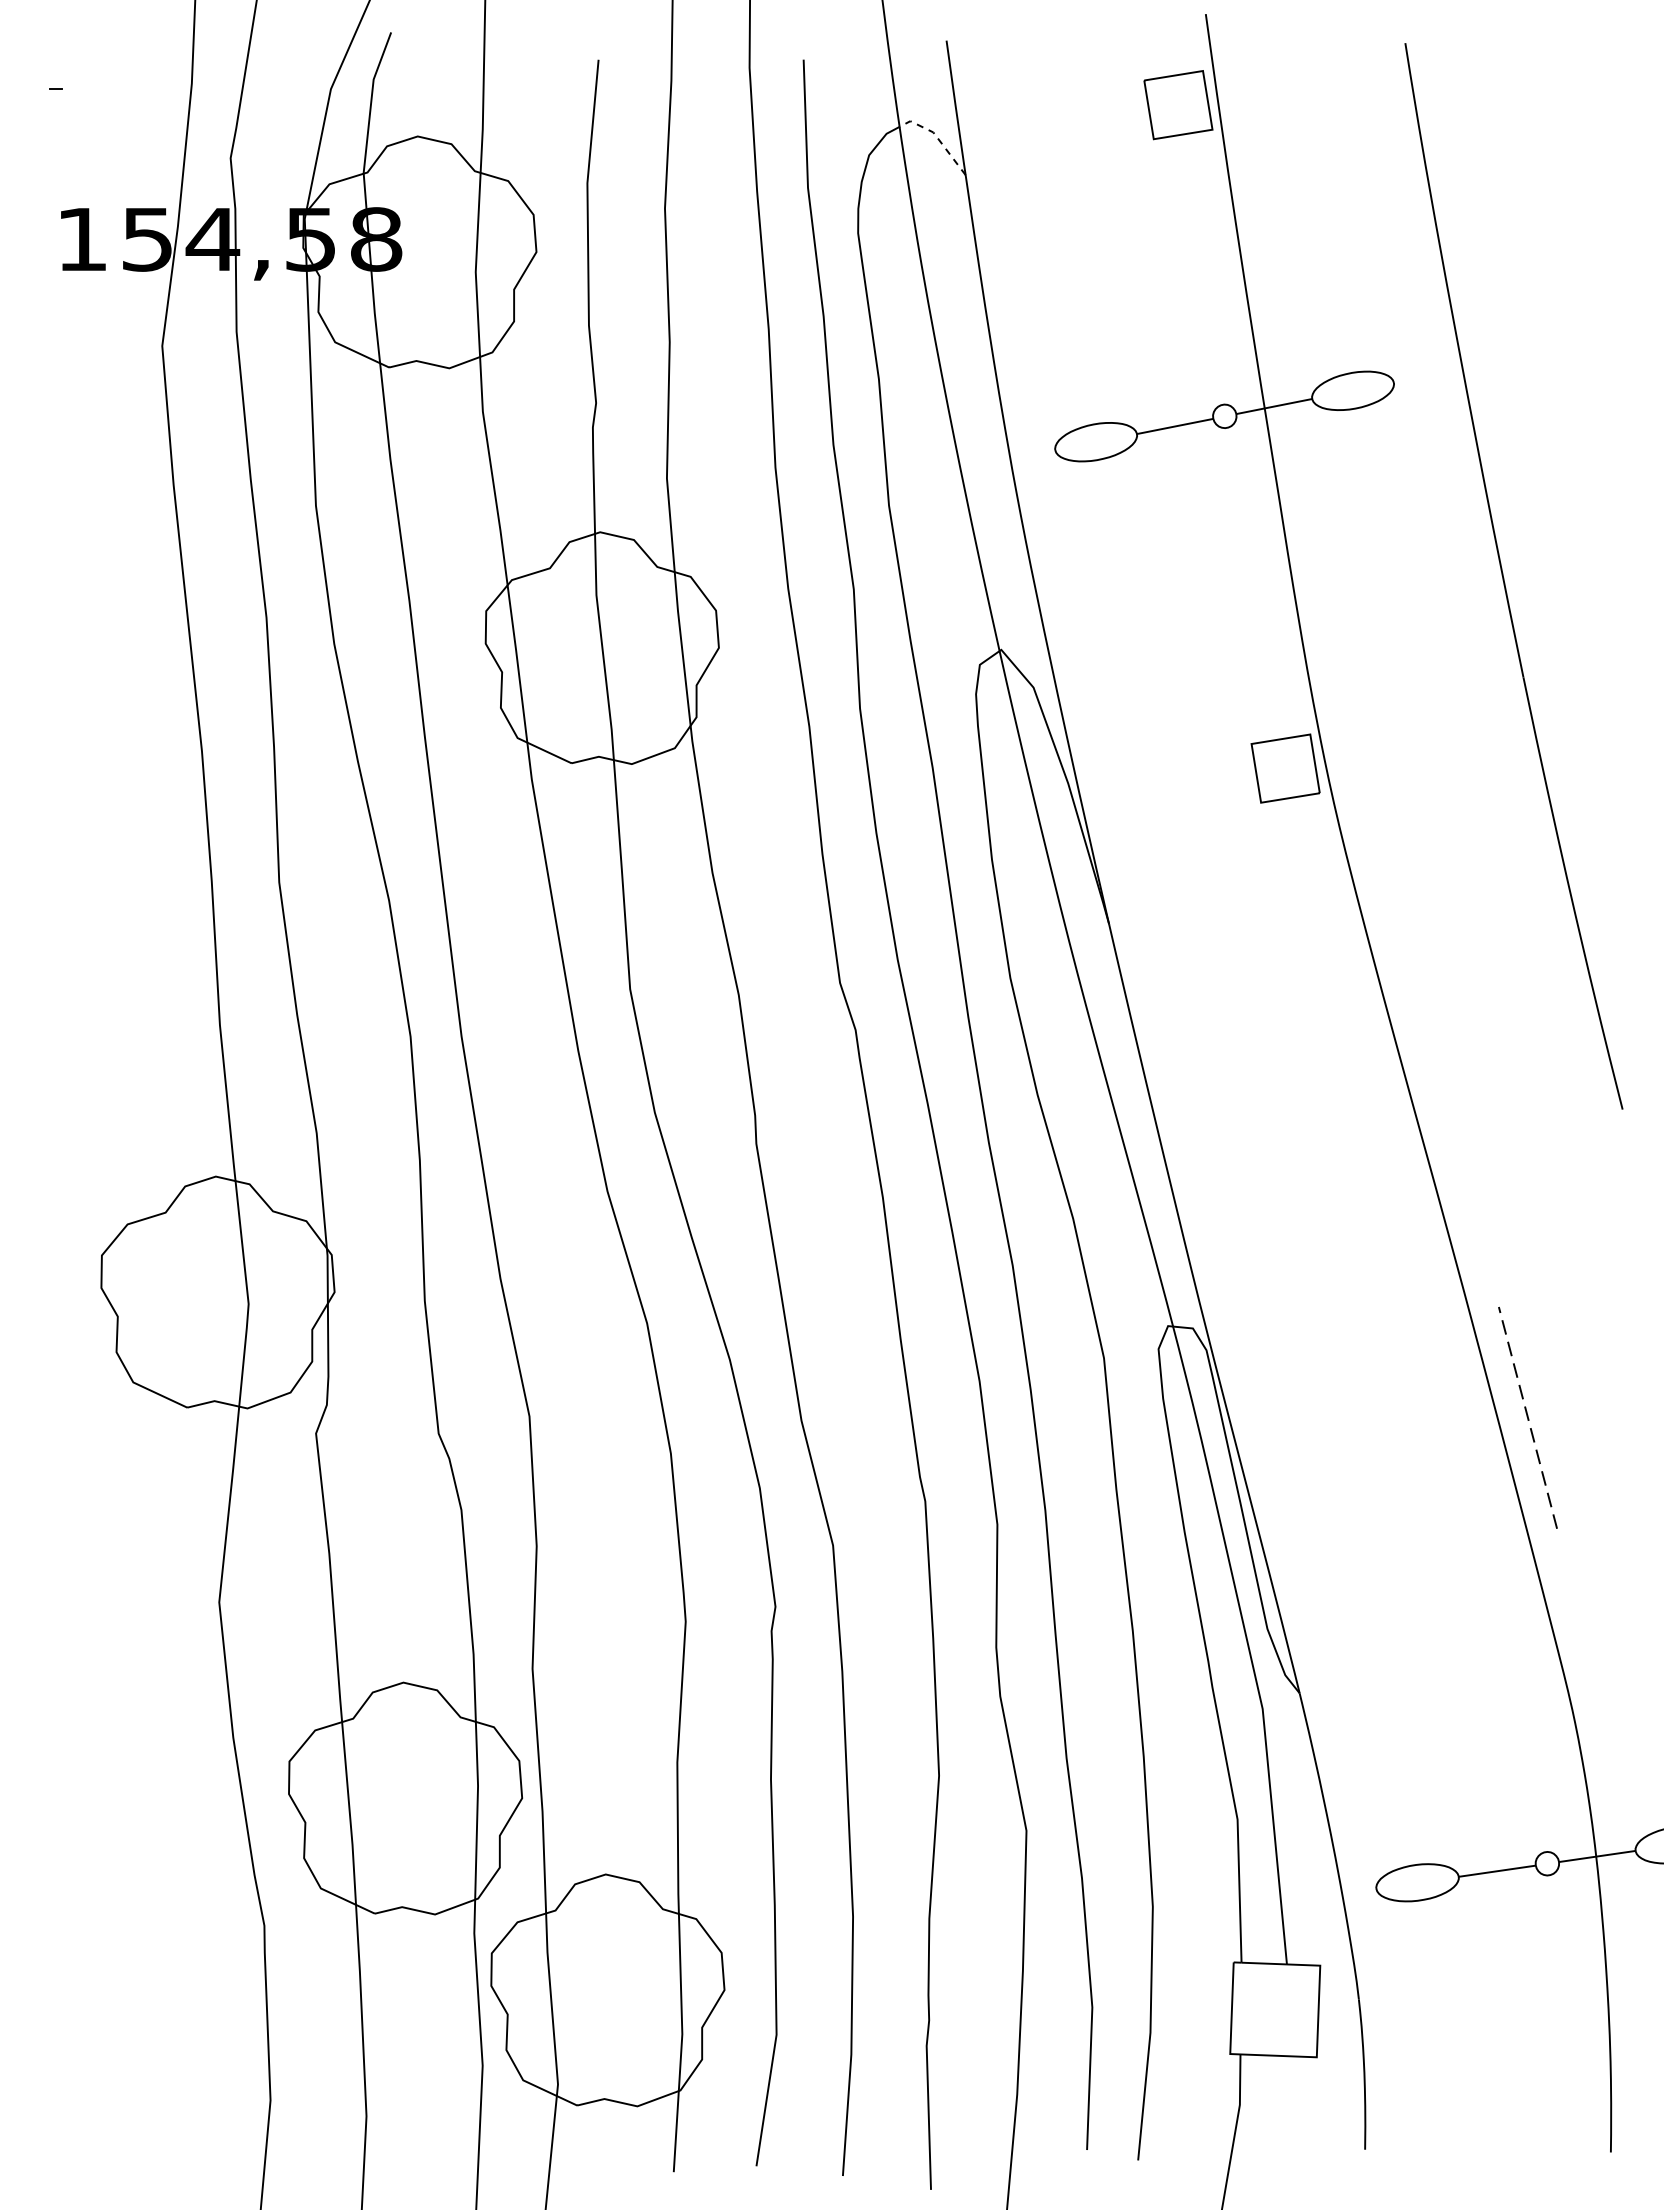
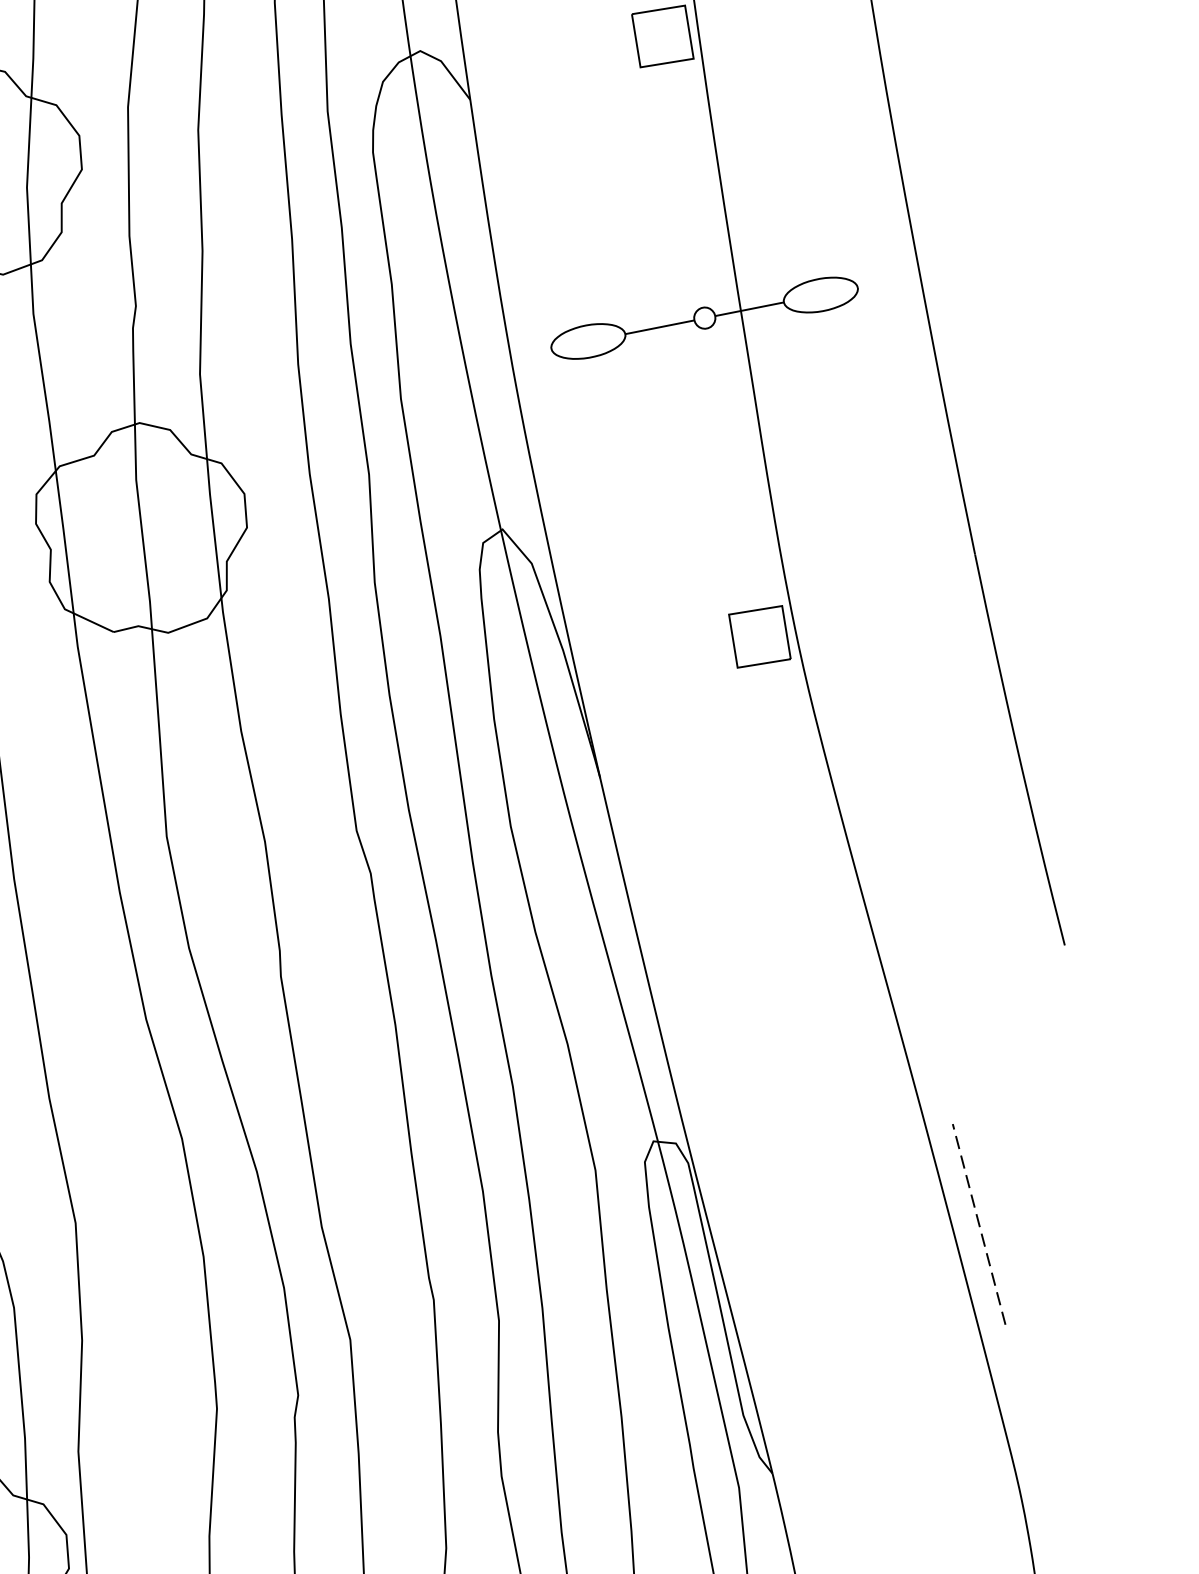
line: (936, 137) -> (443, 65), dashed -> solid

